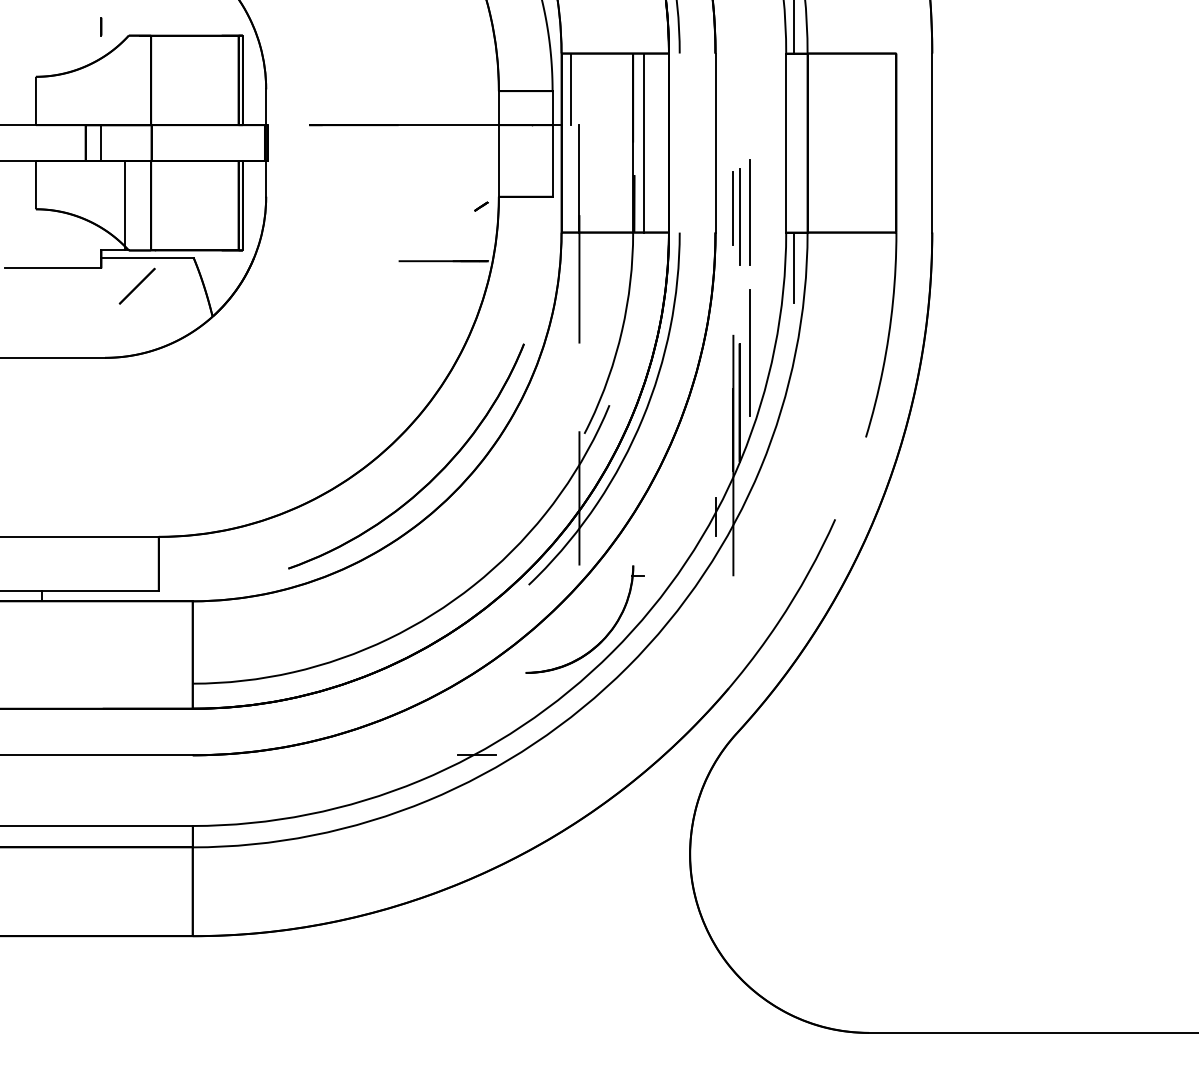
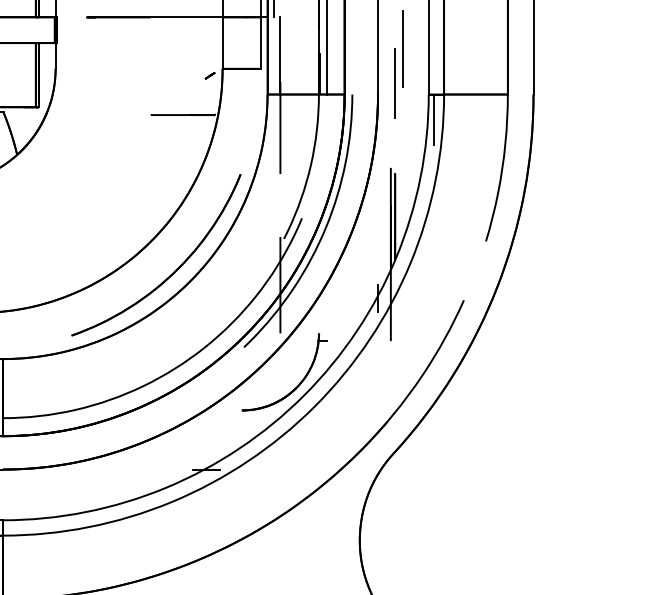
line: (733, 207) -> (390, 76), removed
line: (749, 212) -> (402, 49), moved
line: (749, 352) -> (402, 180), removed

